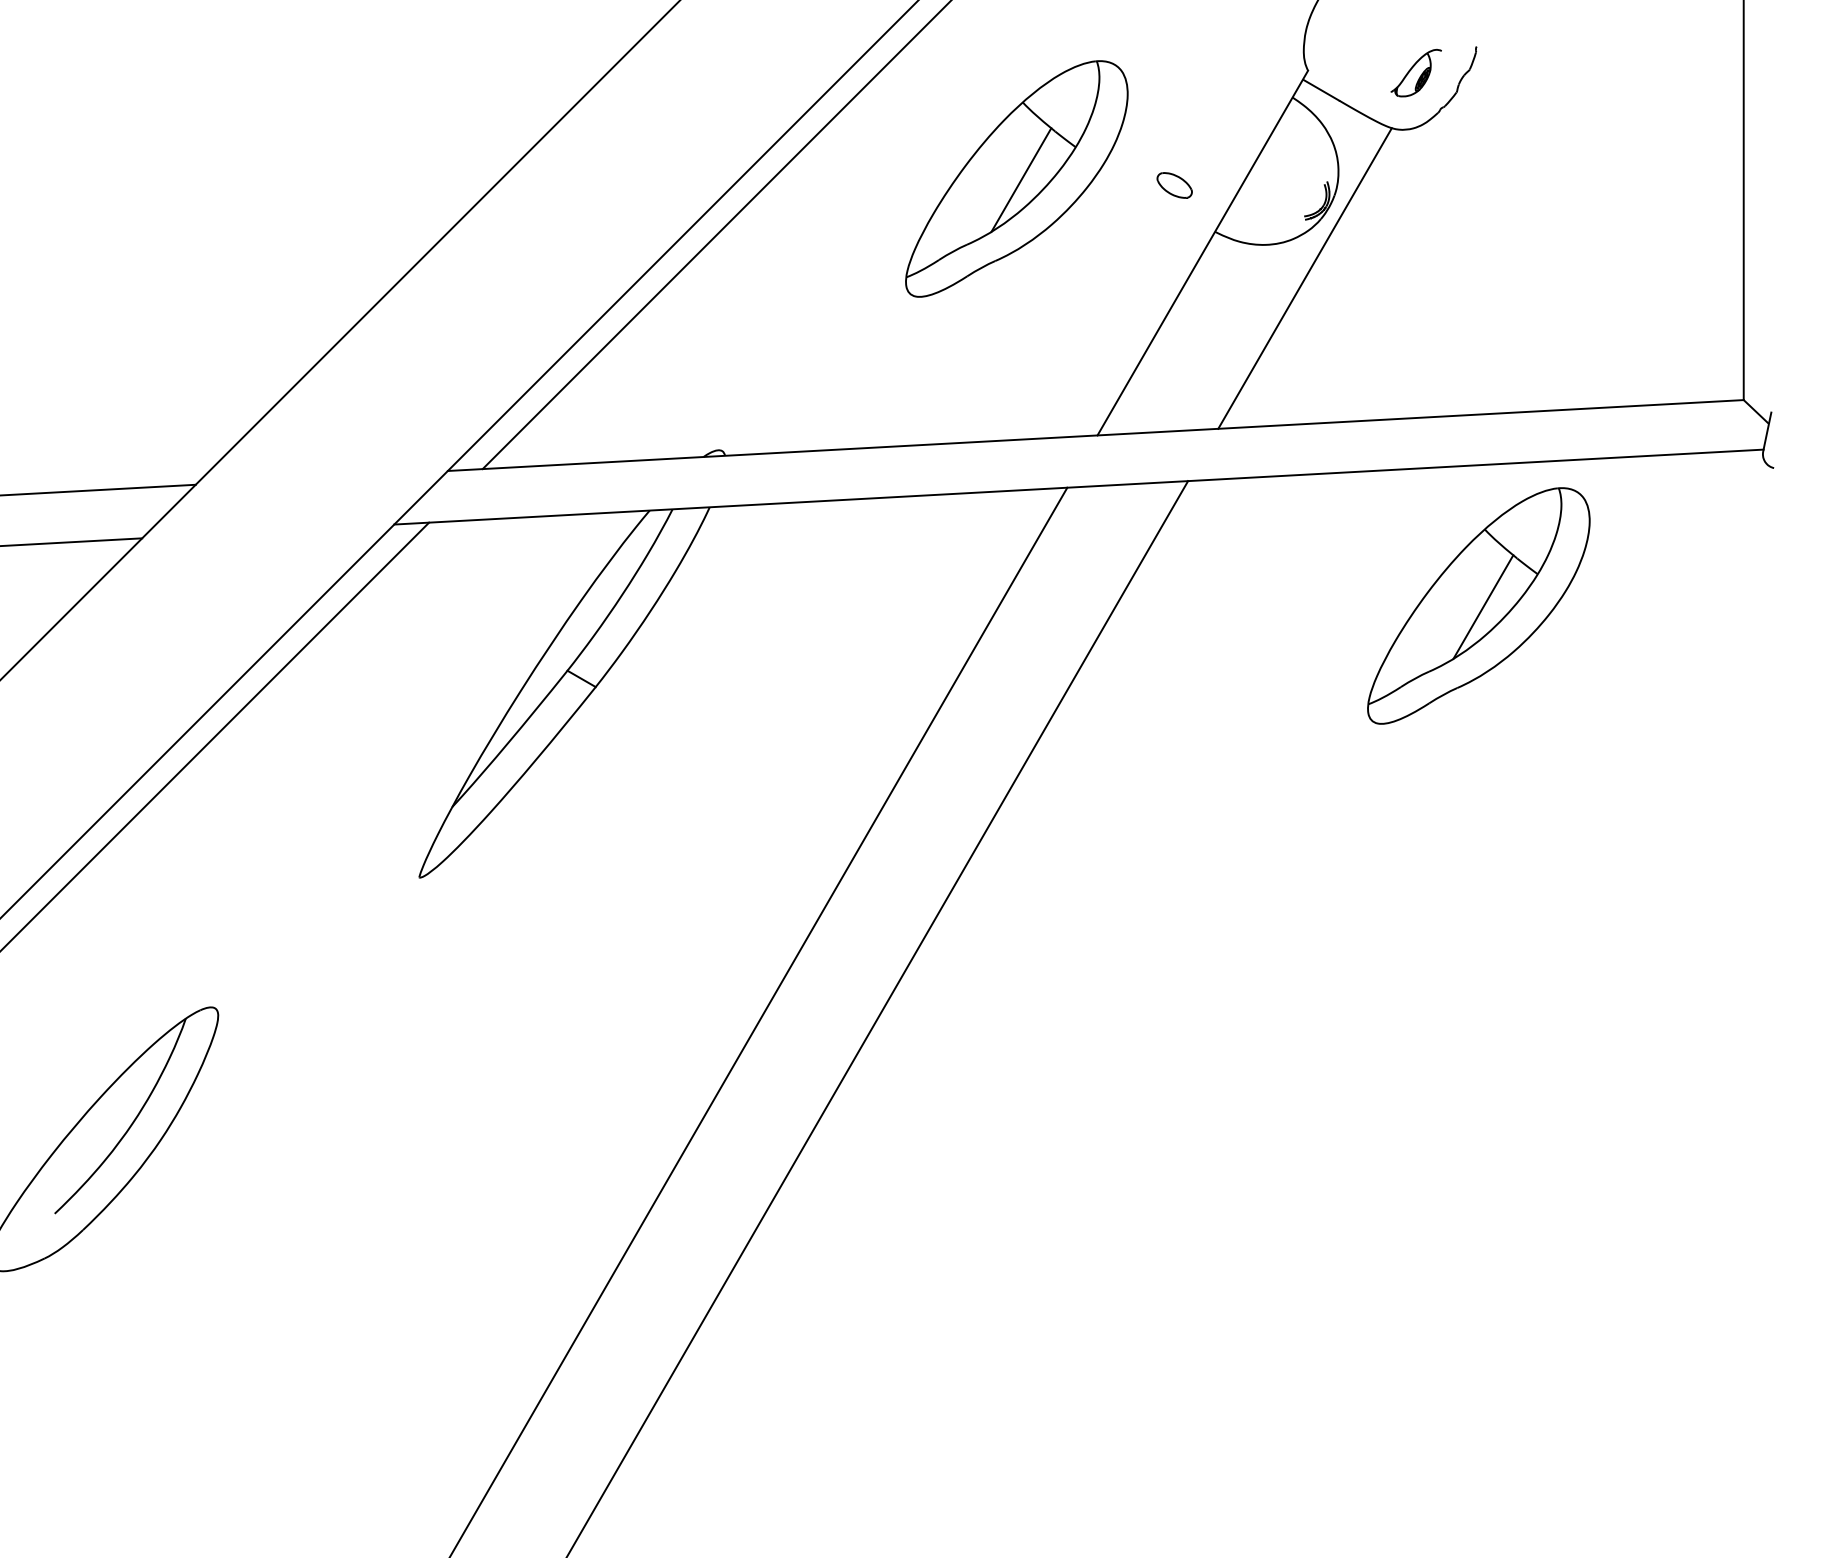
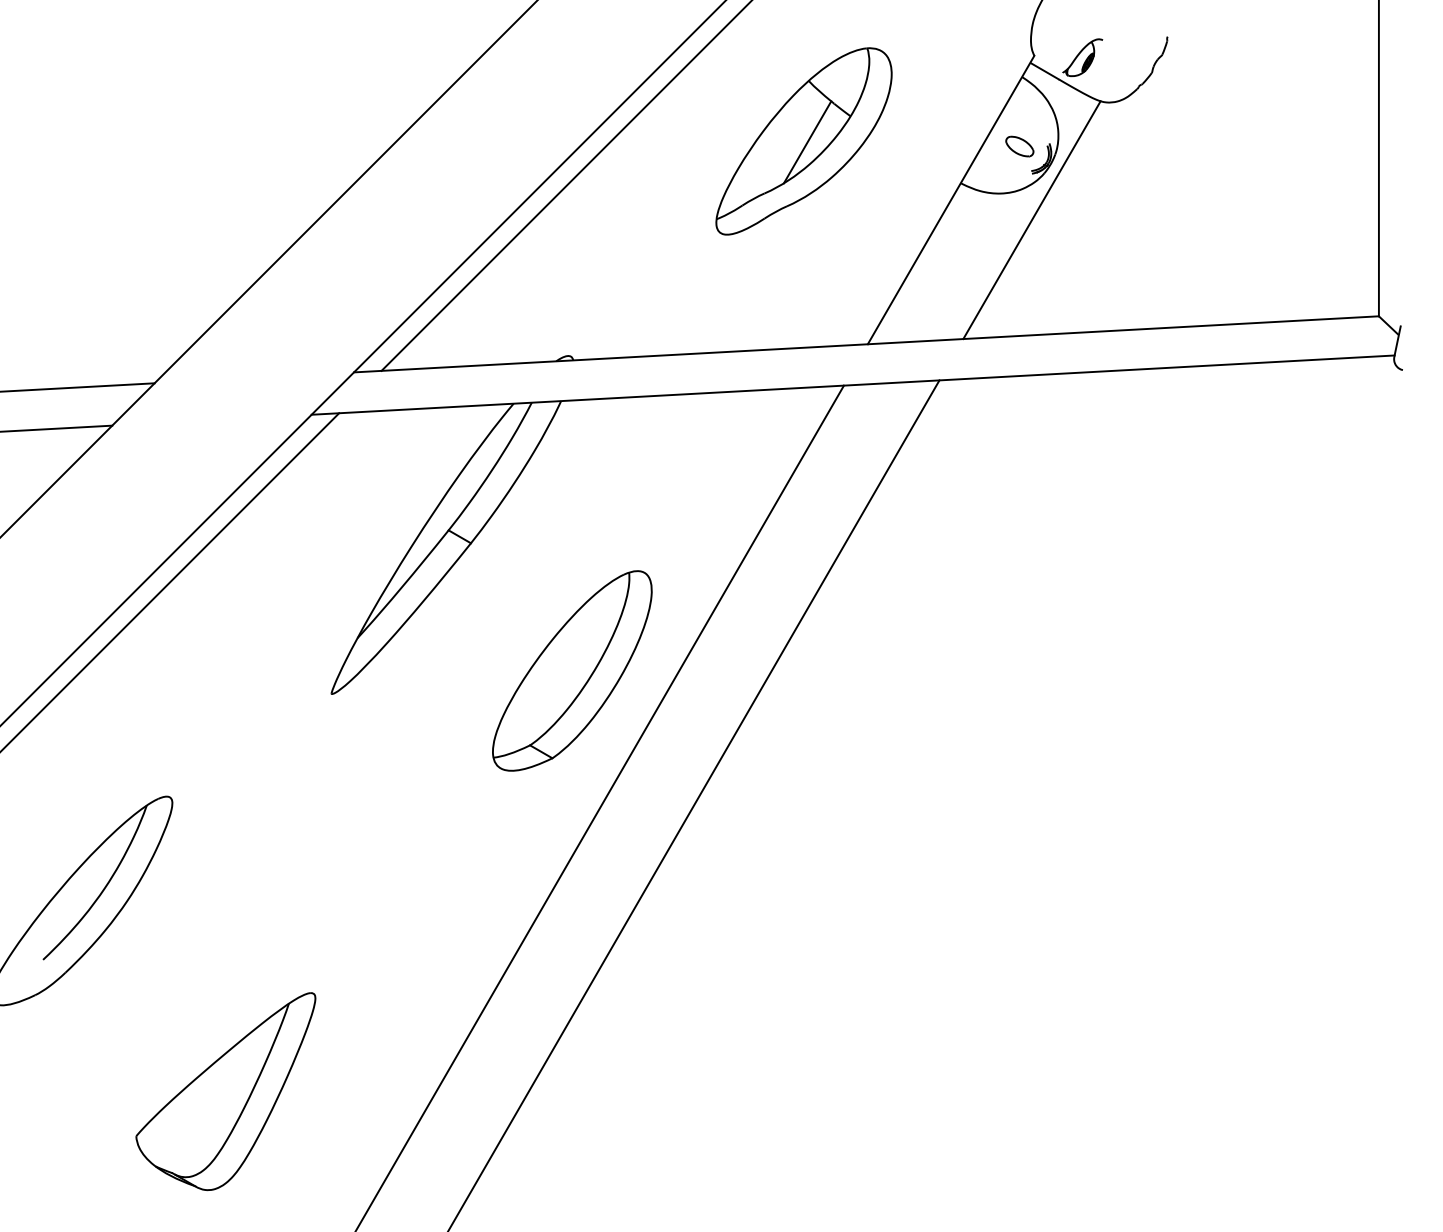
part: (1415, 72) -> (1082, 57), moved
part: (1174, 185) -> (1019, 146), moved
part: (1478, 605) -> (1169, 478), removed
part: (723, 848) -> (572, 670), added
part: (285, 1379) -> (225, 1090), added

